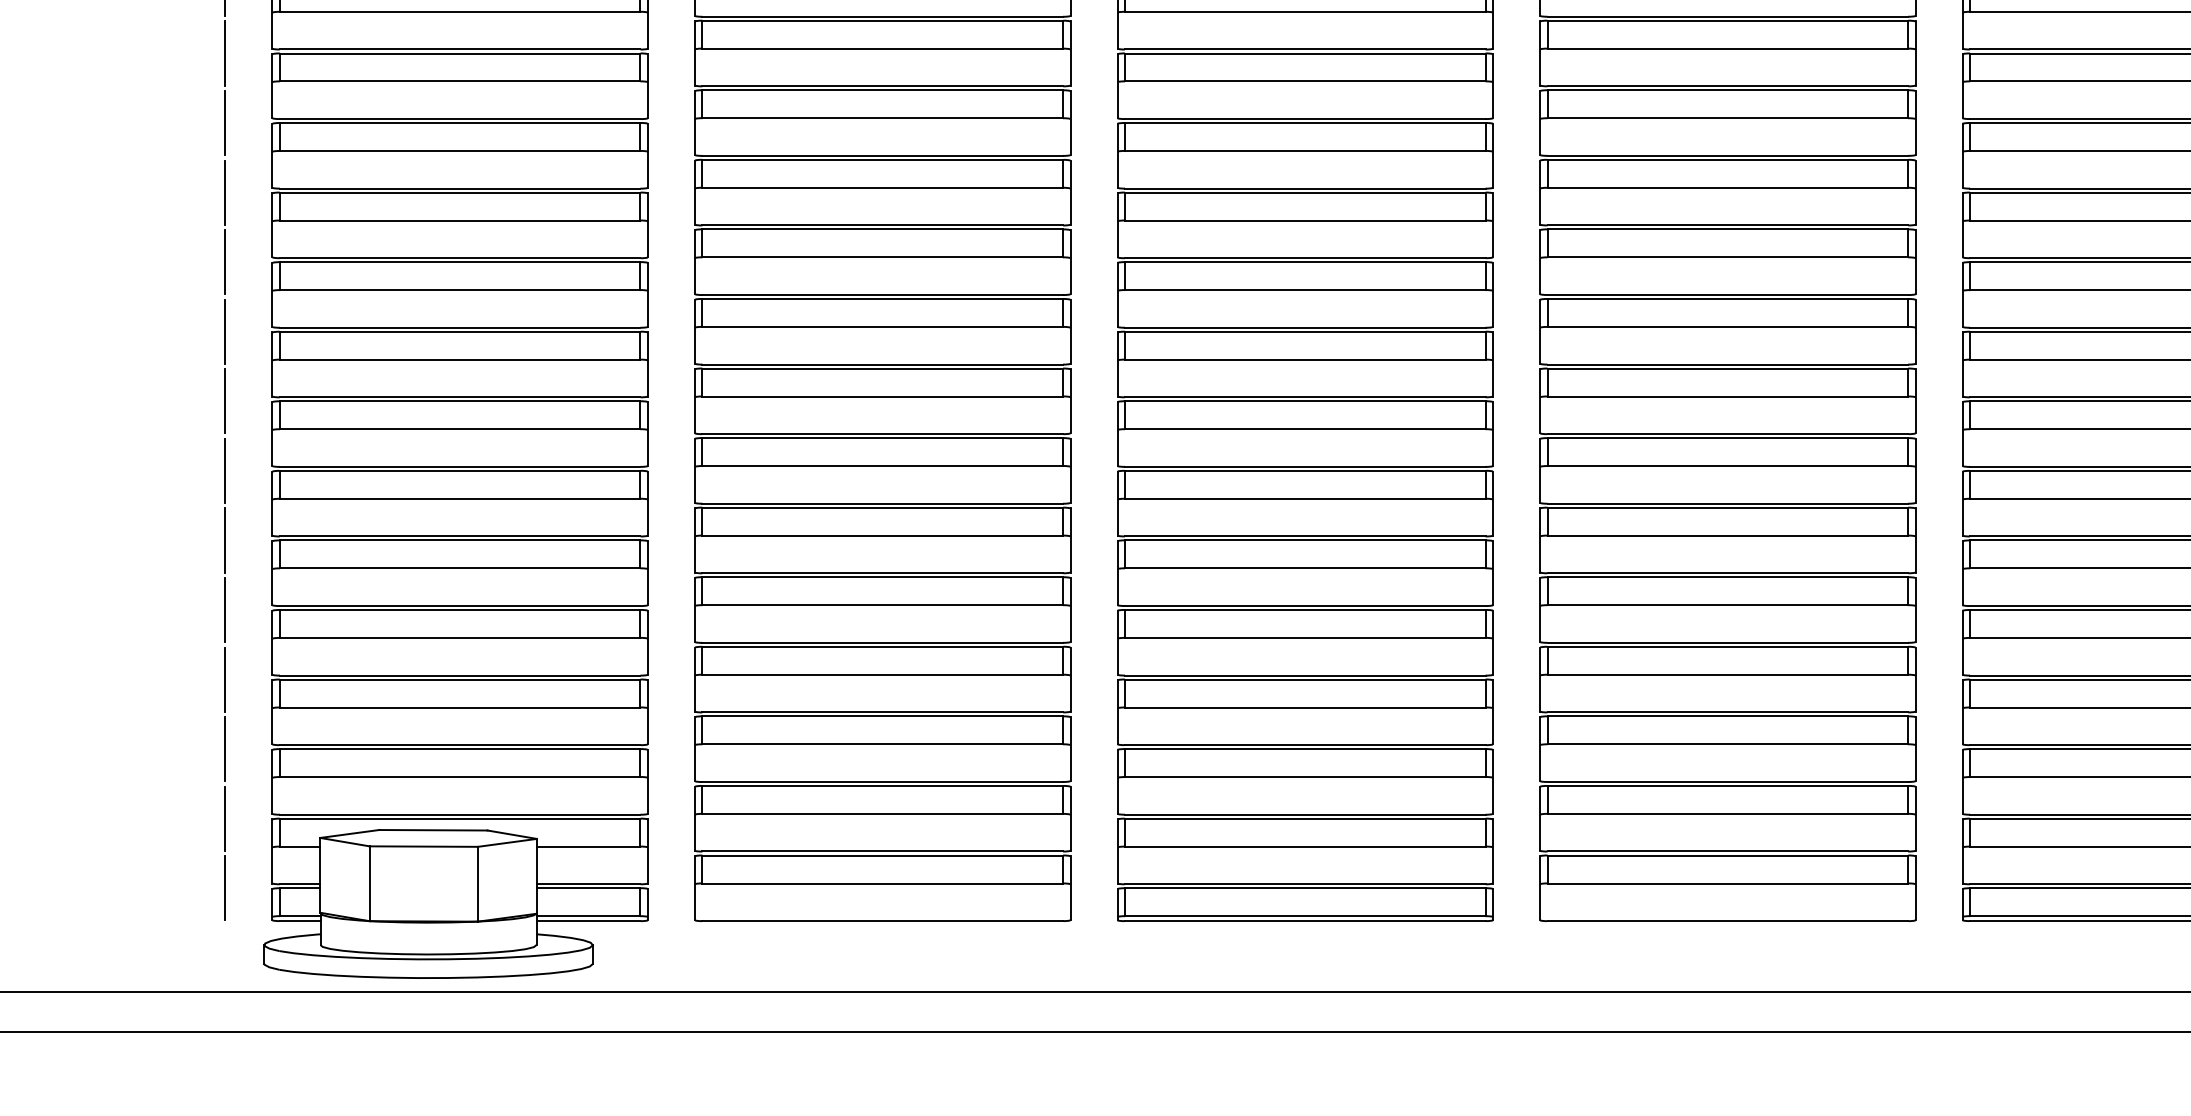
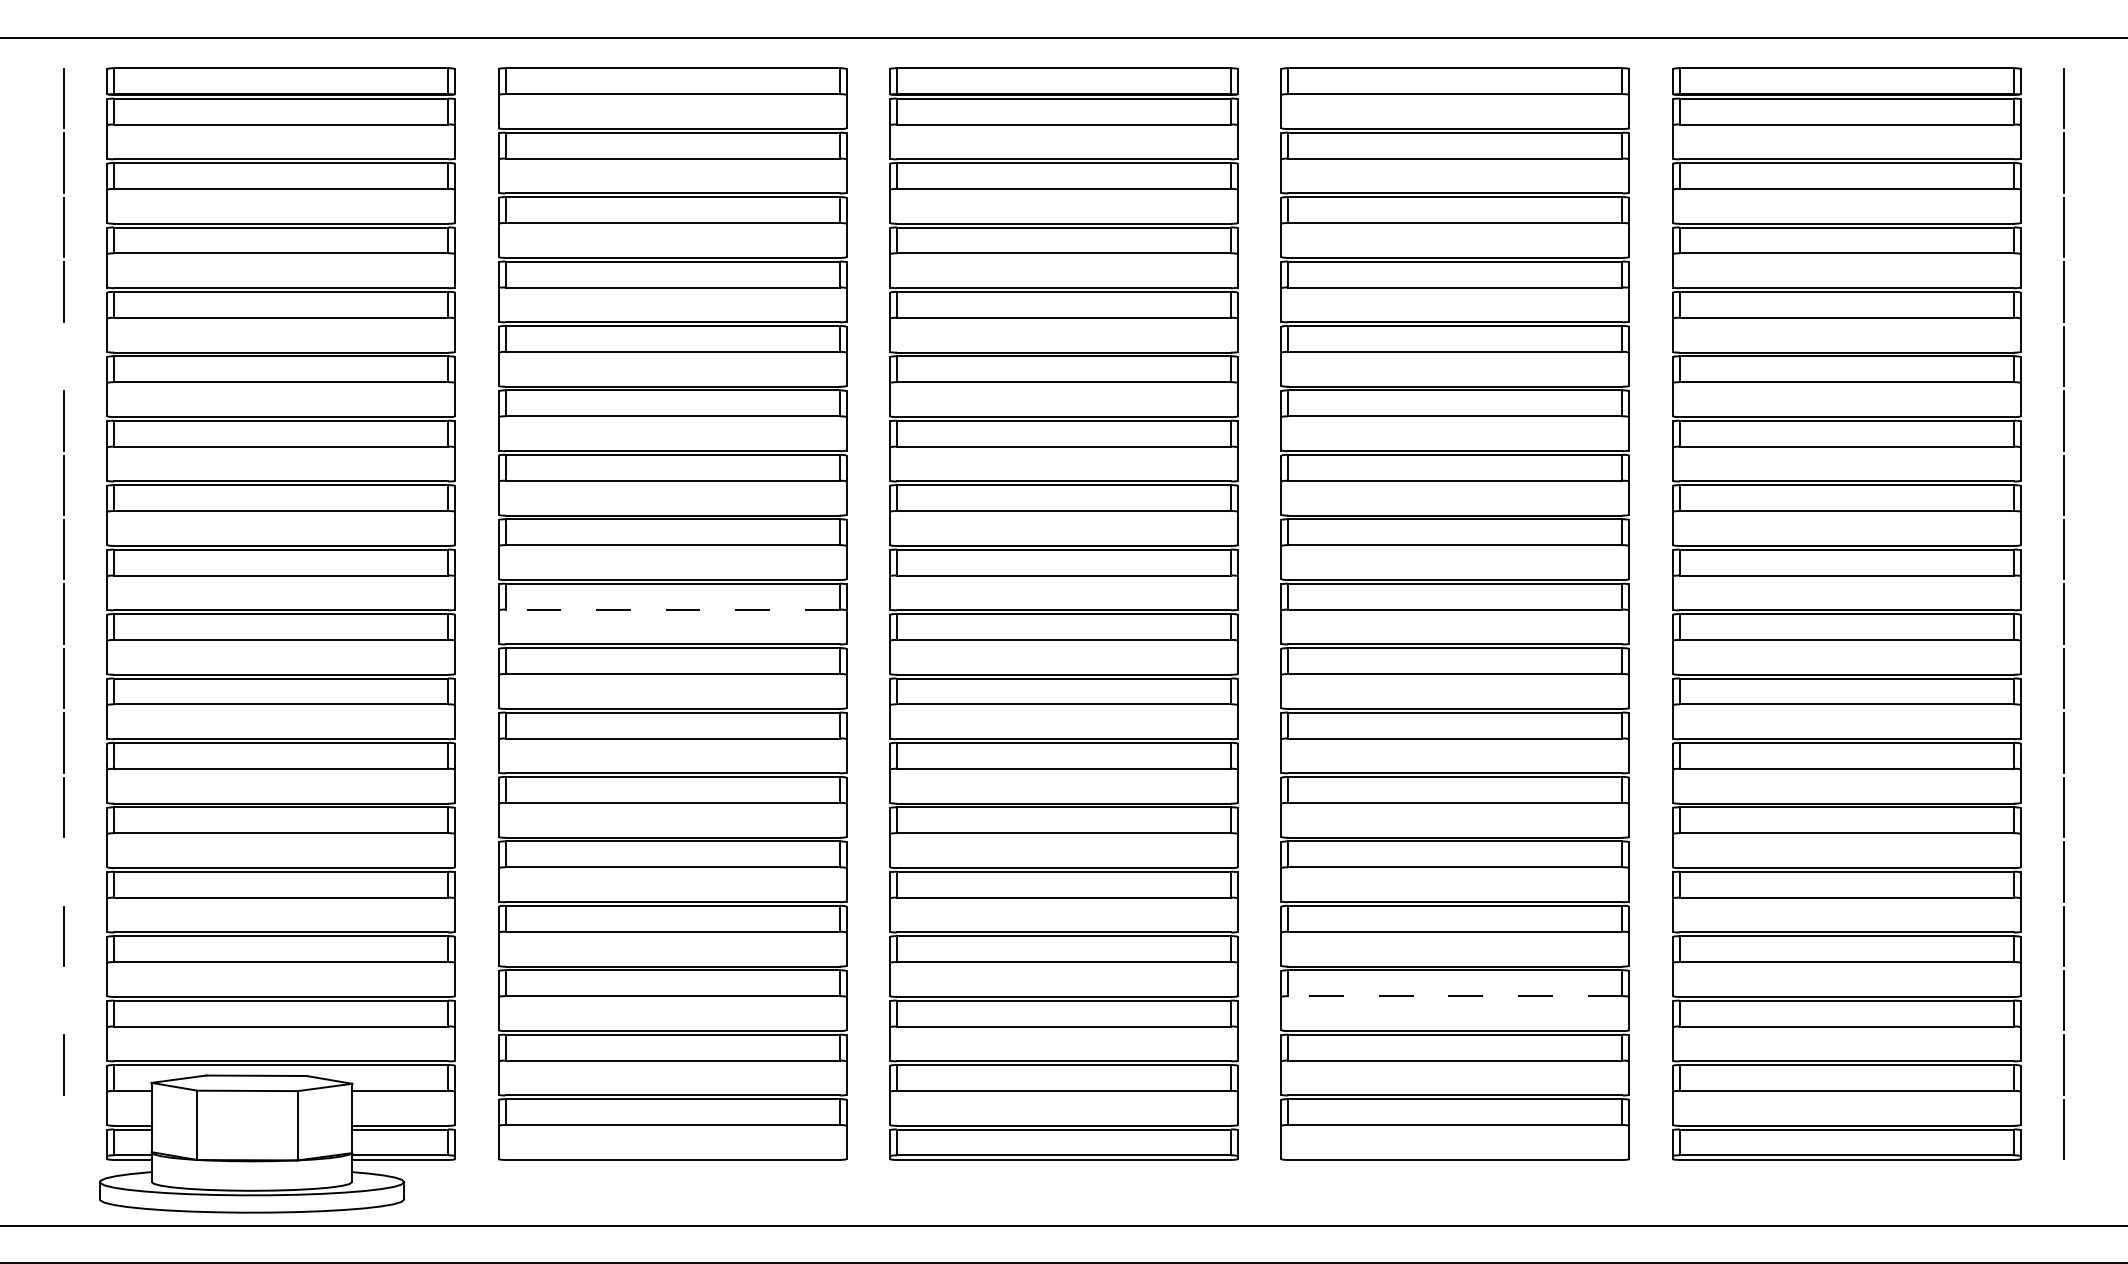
line: (225, 53) -> (63, 356), removed
line: (882, 326) -> (672, 609), solid -> dashed
line: (225, 609) -> (63, 871), removed
line: (1727, 744) -> (1455, 996), solid -> dashed
line: (225, 748) -> (63, 1000), removed
line: (225, 888) -> (63, 1129), removed

